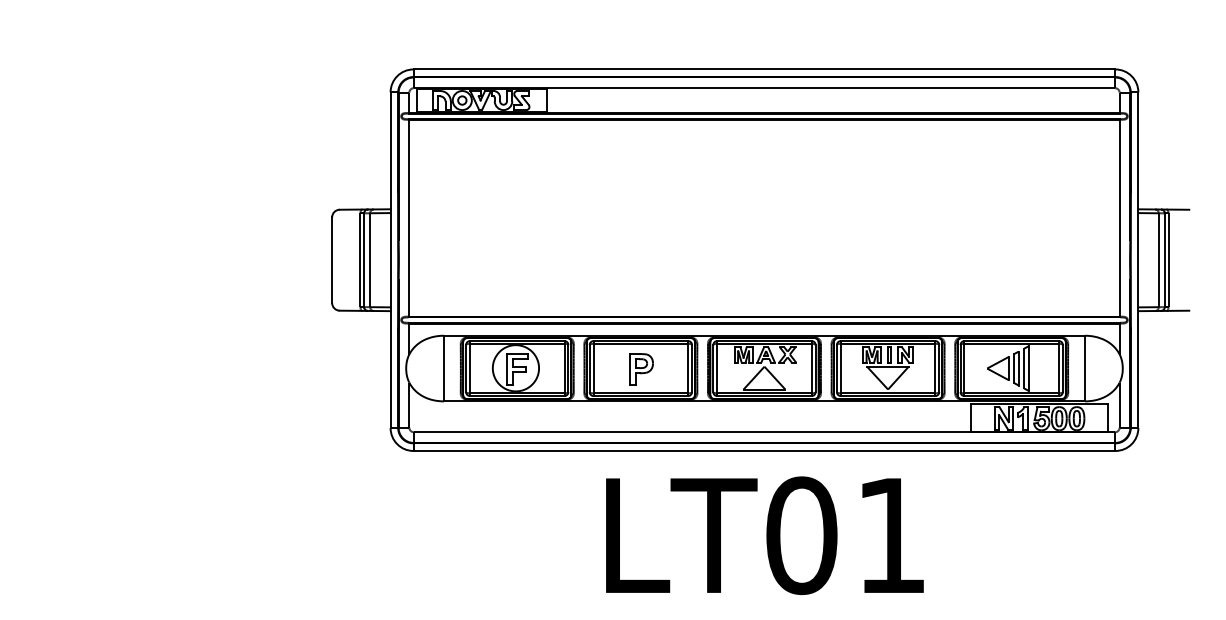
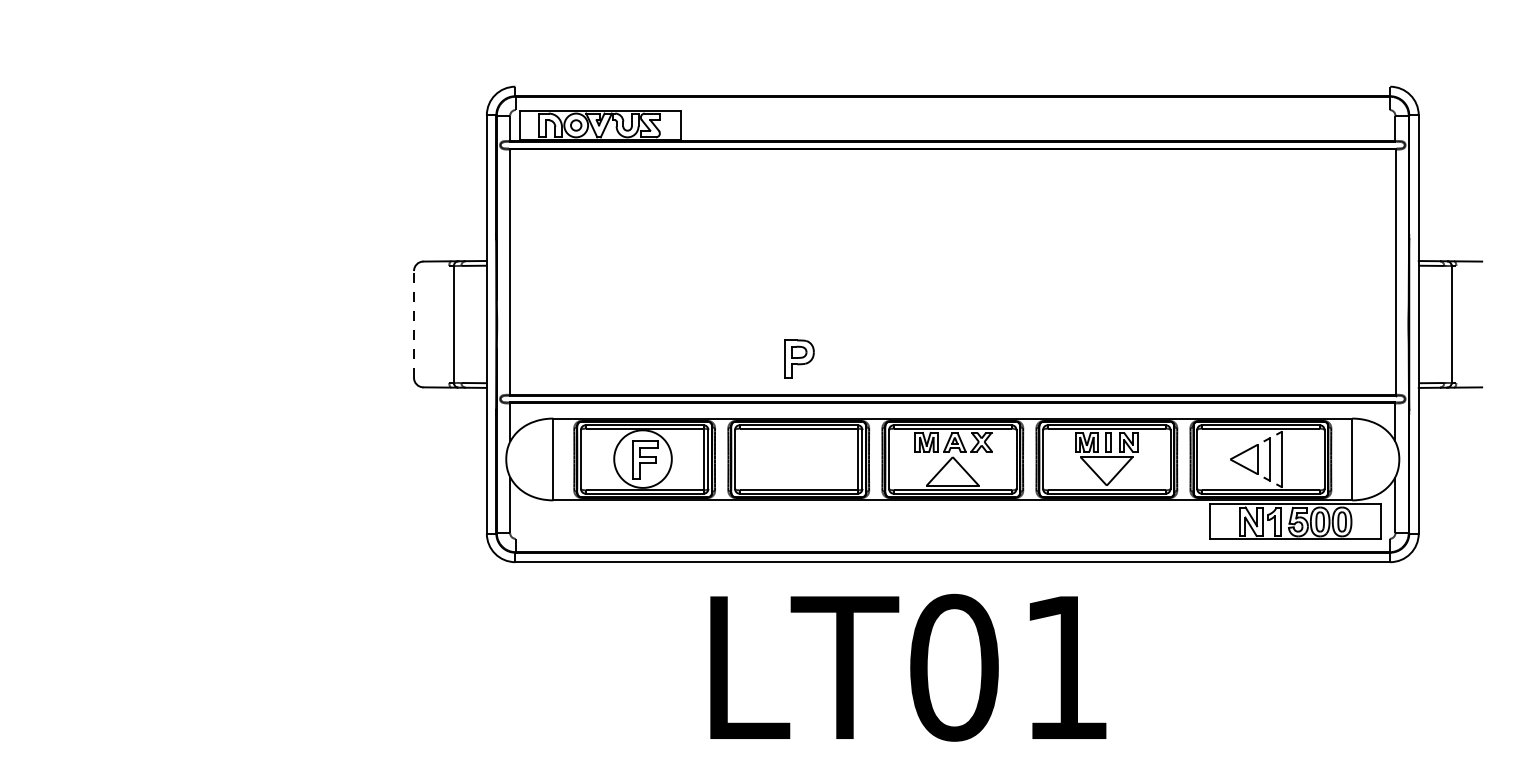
line: (764, 69) -> (952, 86), removed
line: (764, 88) -> (952, 110), removed
line: (332, 259) -> (414, 323), solid -> dashed
line: (370, 259) -> (461, 323), removed
line: (360, 260) -> (449, 324), removed
line: (1159, 260) -> (1444, 324), removed
line: (1168, 260) -> (1456, 324), removed
line: (469, 368) -> (585, 459), removed
line: (593, 368) -> (739, 459), removed
part: (641, 368) -> (799, 358), moved
line: (716, 368) -> (893, 459), removed
line: (811, 368) -> (1011, 459), removed
line: (840, 368) -> (1047, 459), removed
line: (935, 368) -> (1165, 459), removed
line: (964, 368) -> (1201, 459), removed
line: (1013, 368) -> (1263, 459), removed
line: (1024, 368) -> (1276, 459), removed
line: (1058, 368) -> (1319, 459), removed
line: (764, 431) -> (952, 538), removed
text: (765, 535) -> (908, 667), moved

